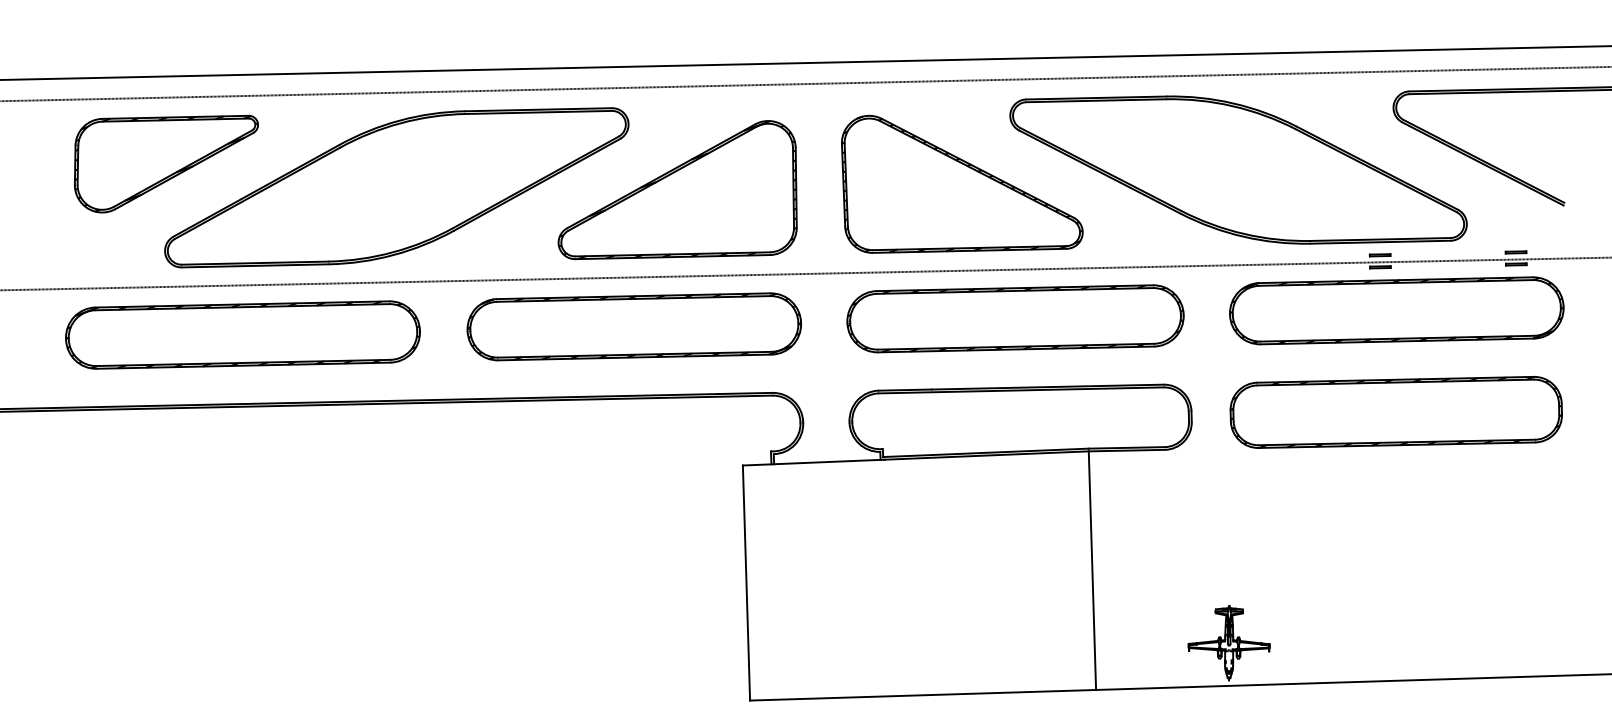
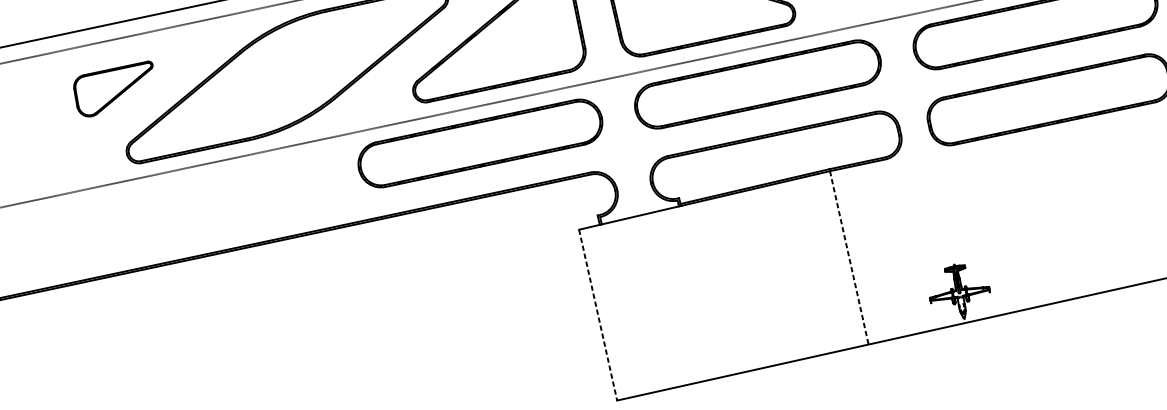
part: (166, 163) -> (115, 89), size x0.6
part: (242, 334) -> (195, 203), removed
line: (1092, 571) -> (849, 258), solid -> dashed
line: (746, 583) -> (598, 315), solid -> dashed

